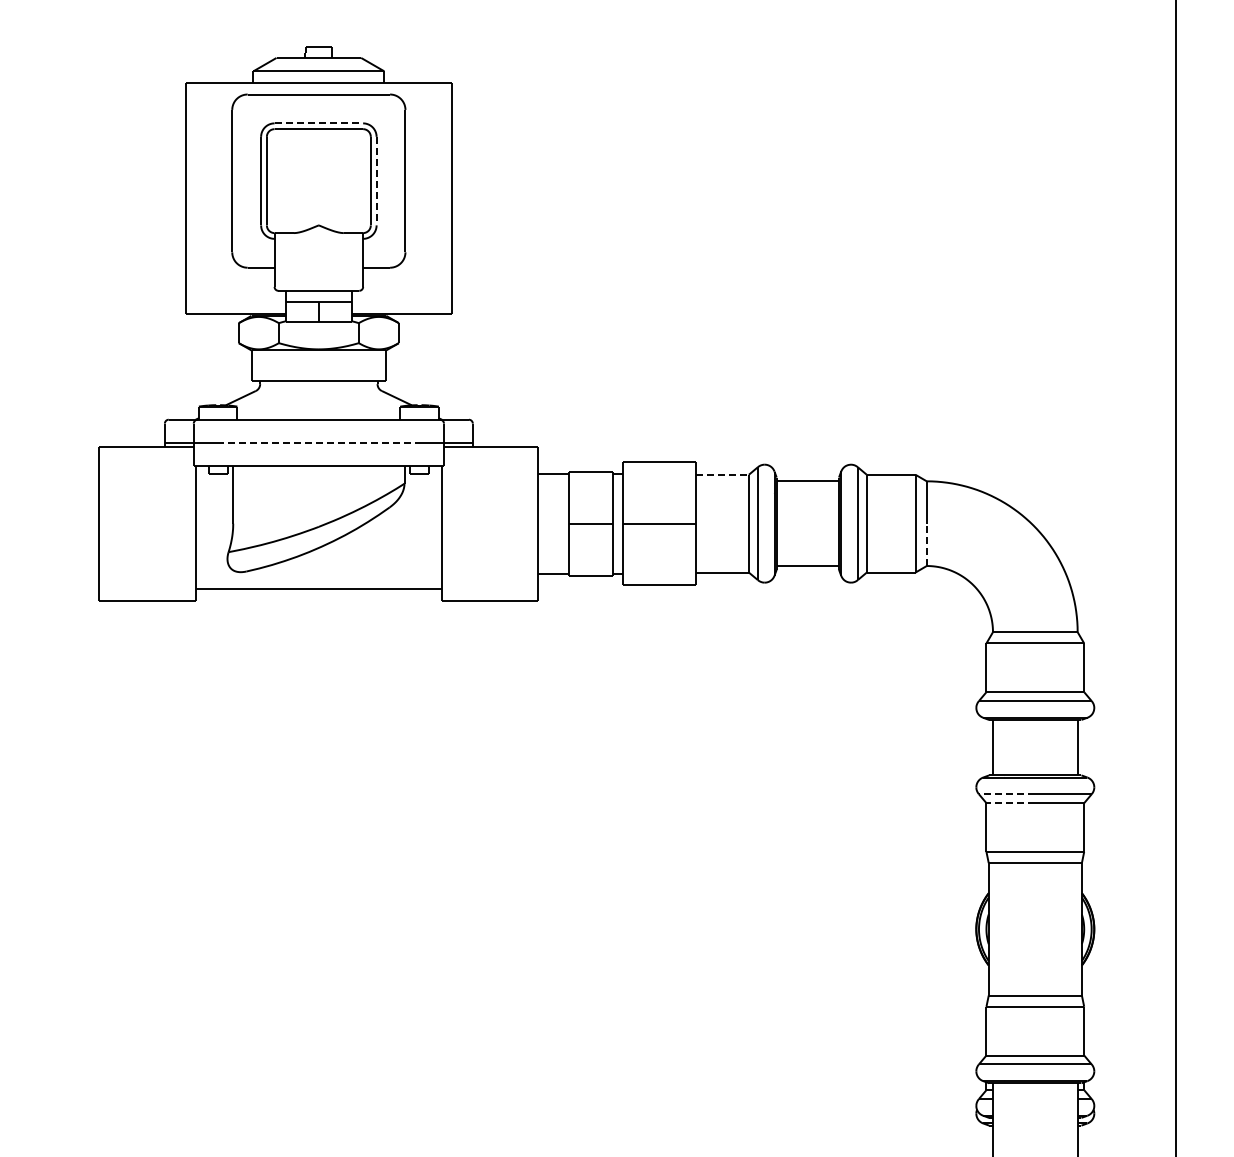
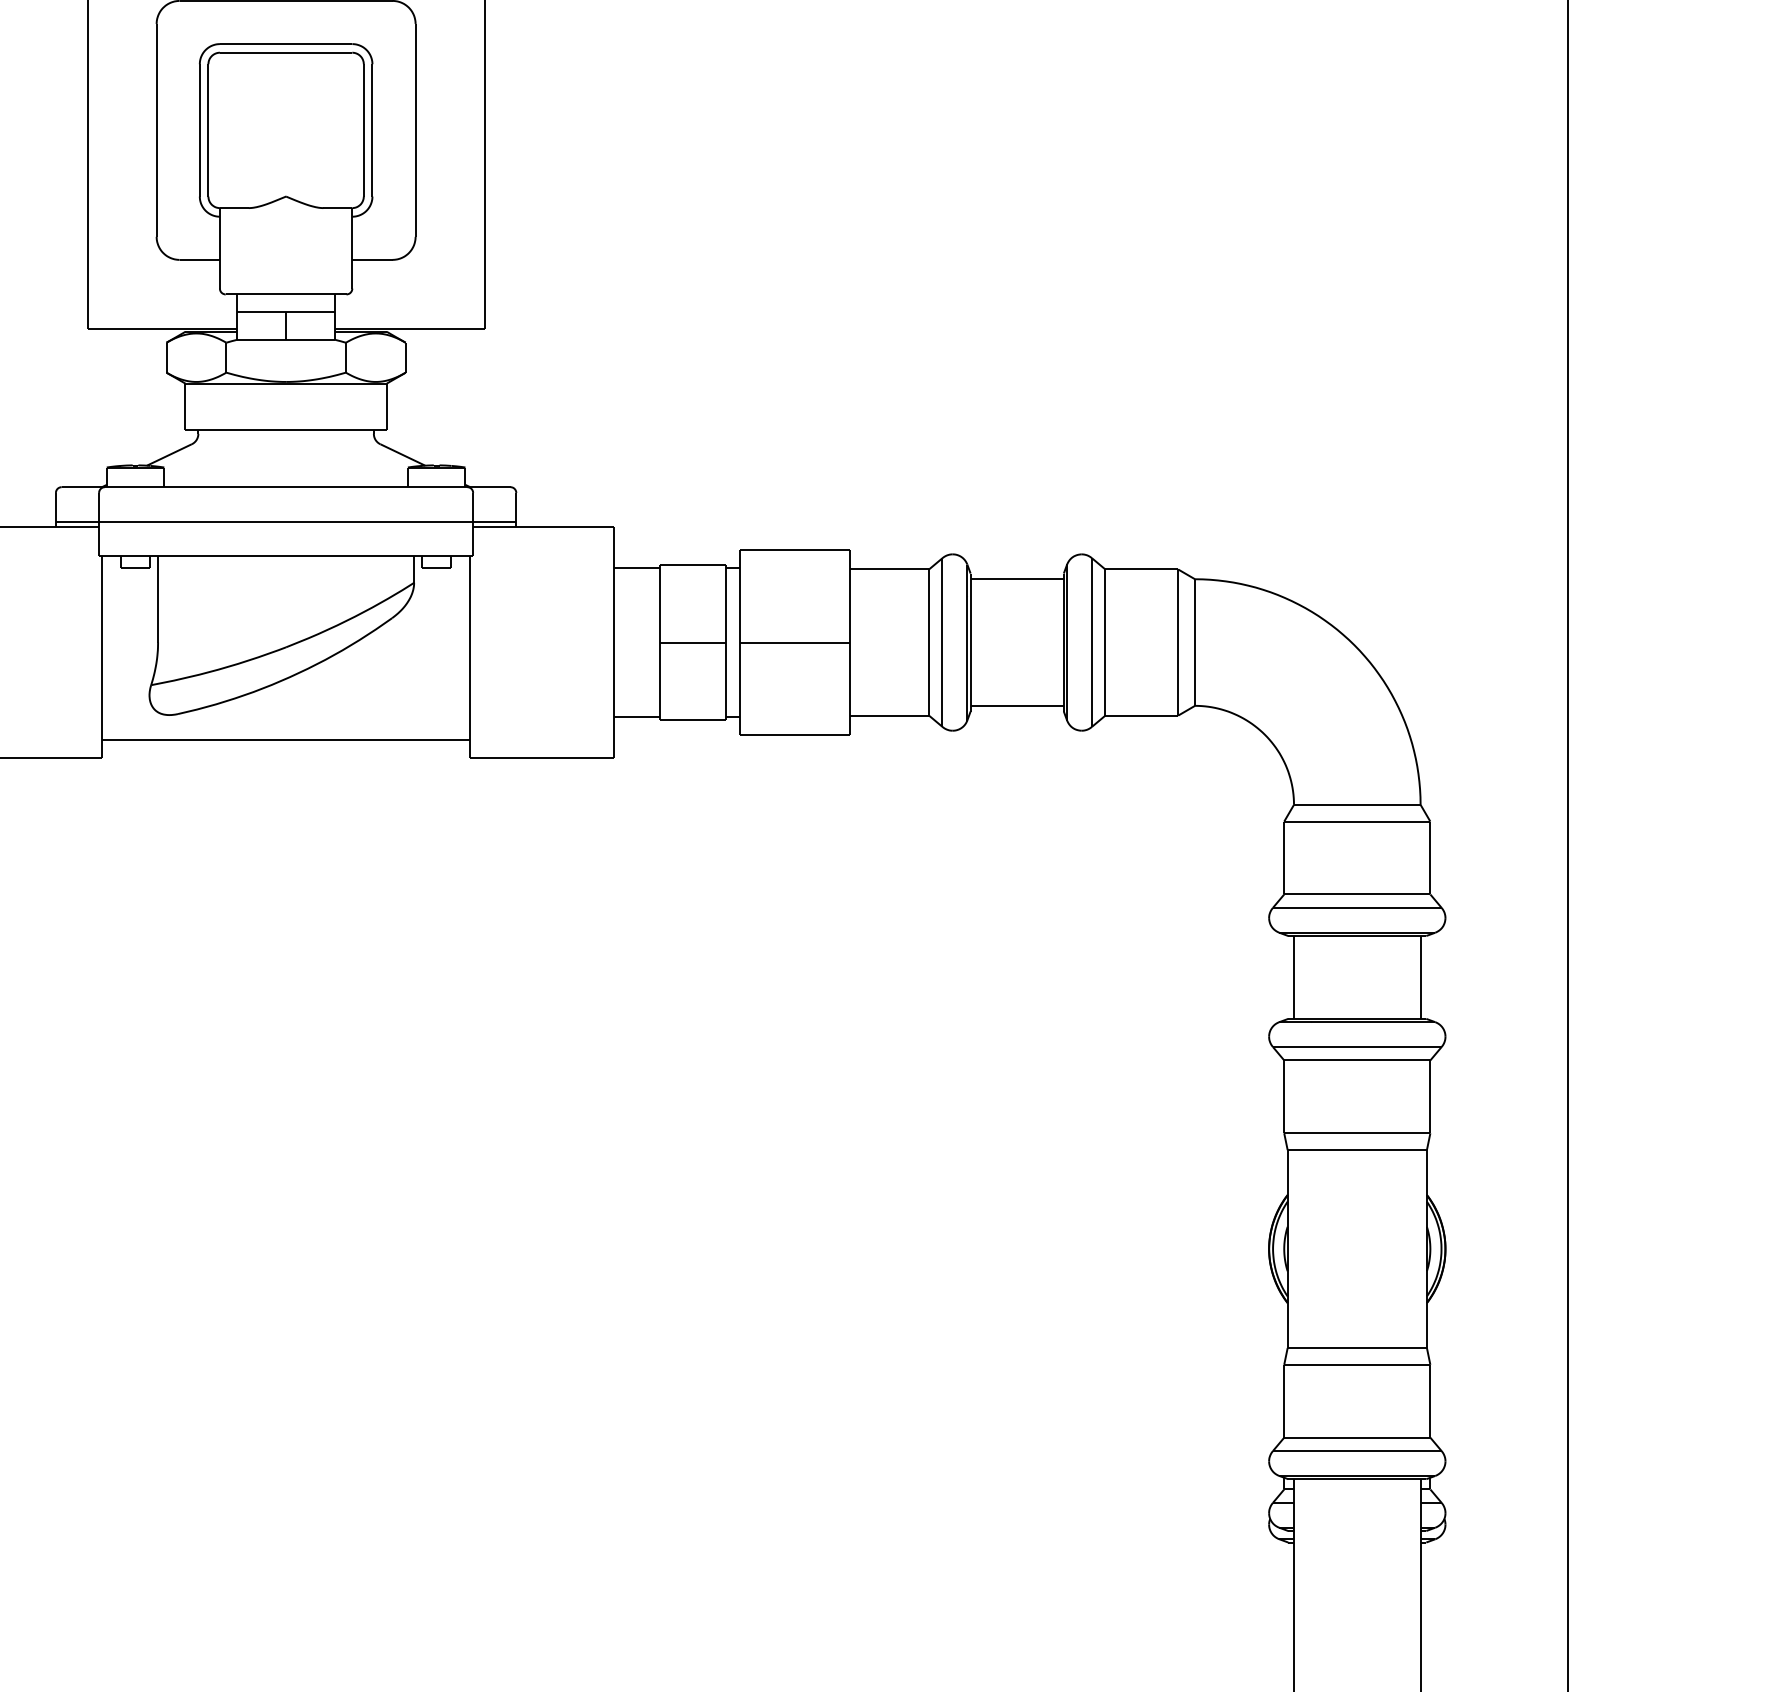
line: (319, 123) -> (287, 44), dashed -> solid
line: (376, 181) -> (372, 130), dashed -> solid
line: (318, 442) -> (285, 521), dashed -> solid
line: (722, 474) -> (889, 569), dashed -> solid
line: (926, 544) -> (1194, 673), dashed -> solid
line: (1006, 794) -> (1314, 1047), dashed -> solid
line: (1010, 803) -> (1320, 1060), dashed -> solid

